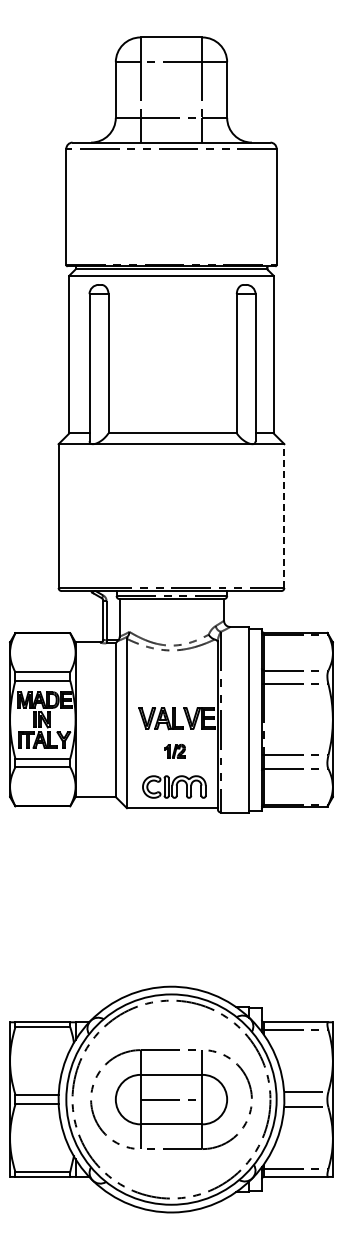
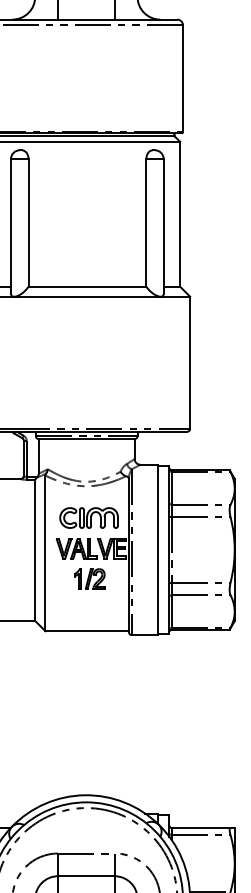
line: (284, 516) -> (190, 363), dashed -> solid
part: (175, 750) -> (90, 578), size x1.67
part: (174, 786) -> (89, 517), moved

